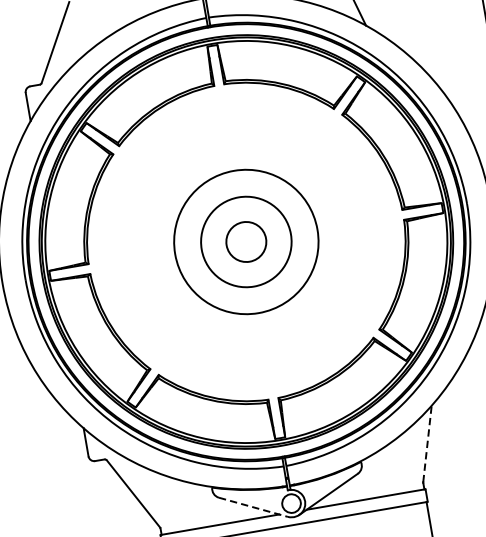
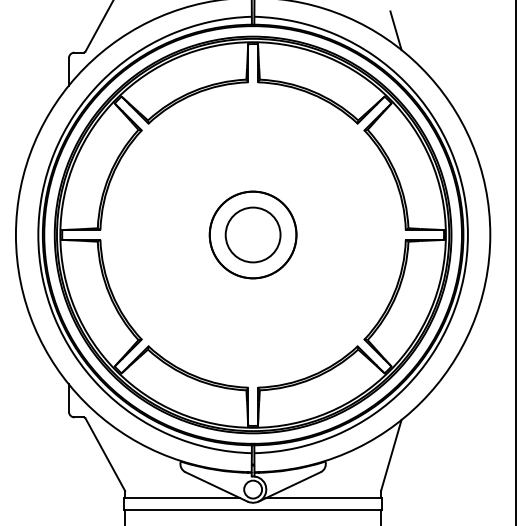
circle: (245, 241) -> (252, 234), size x0.62
circle: (245, 241) -> (252, 234), size x1.43
line: (427, 443) -> (391, 455), dashed -> solid
line: (253, 507) -> (216, 487), dashed -> solid

